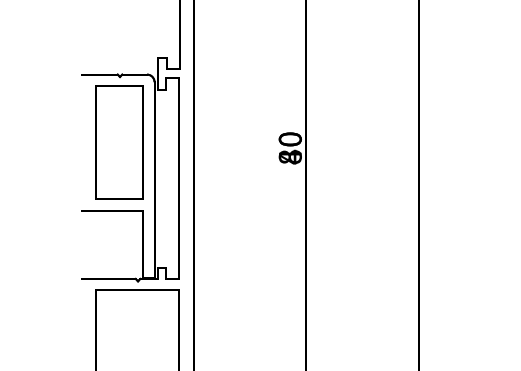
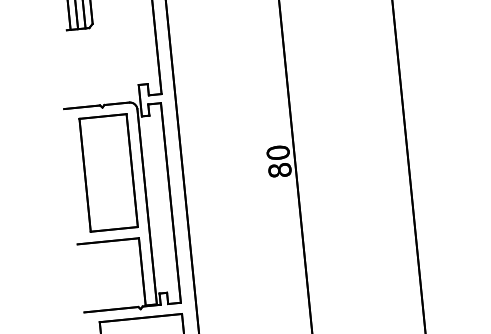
text: (289, 156) -> (279, 169), 40 -> 80

